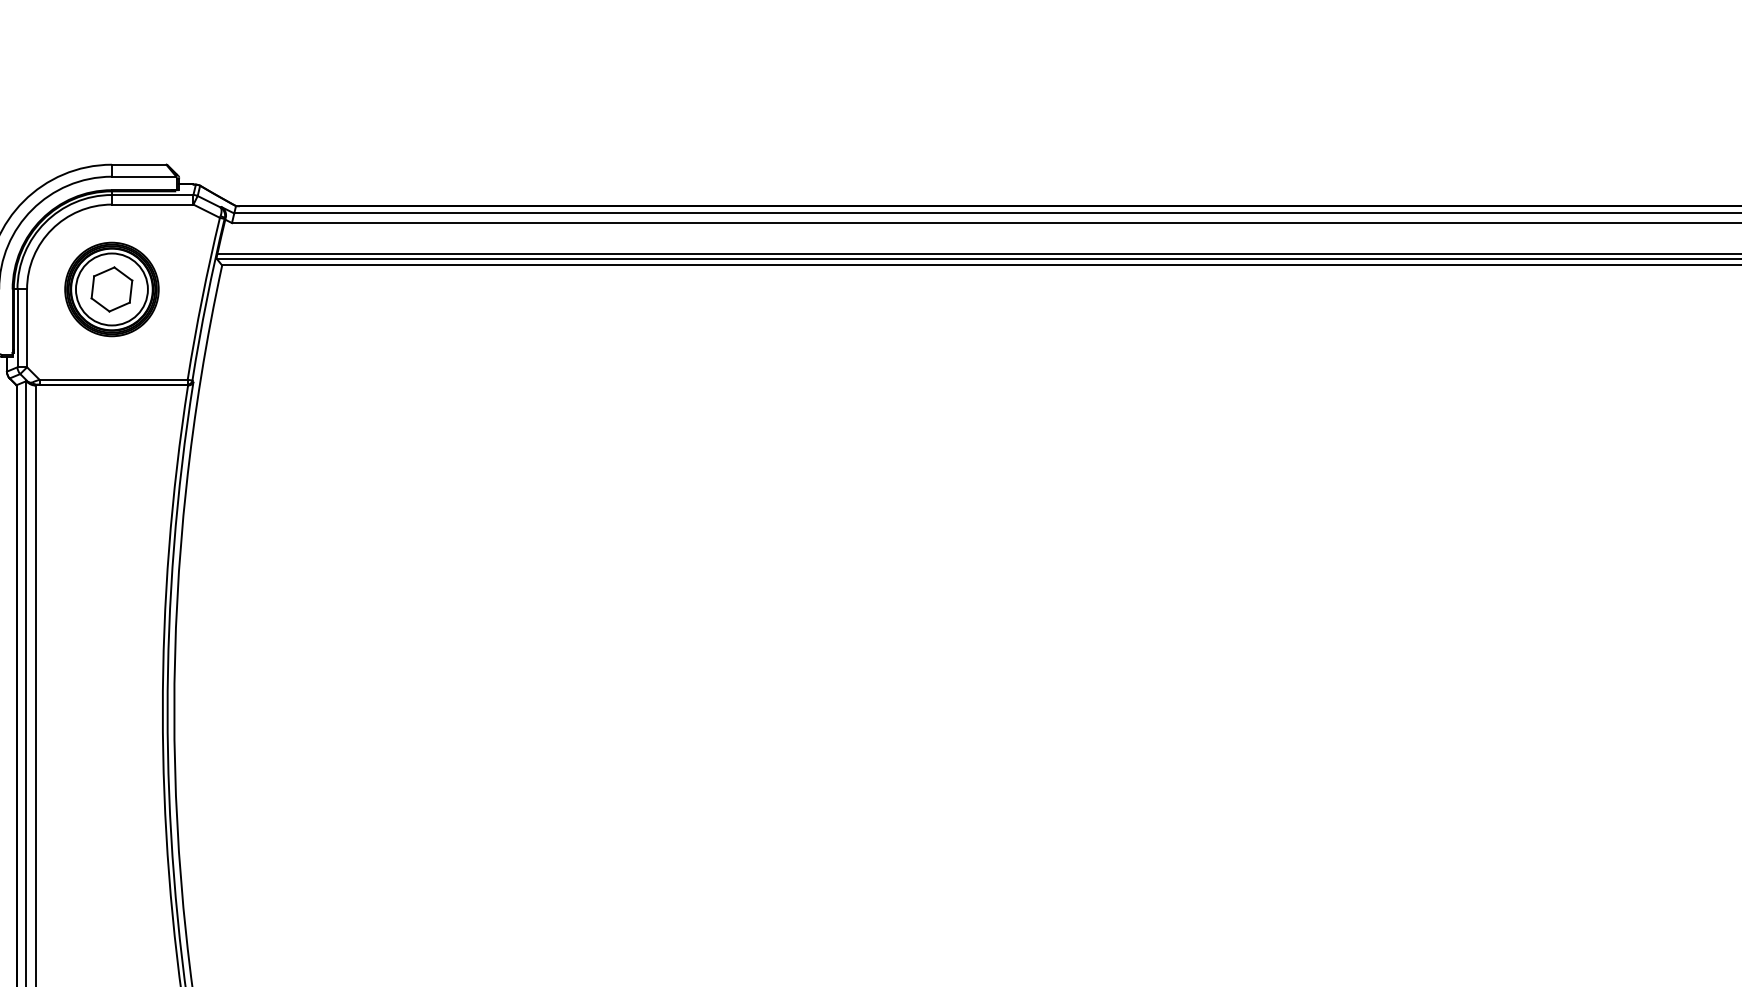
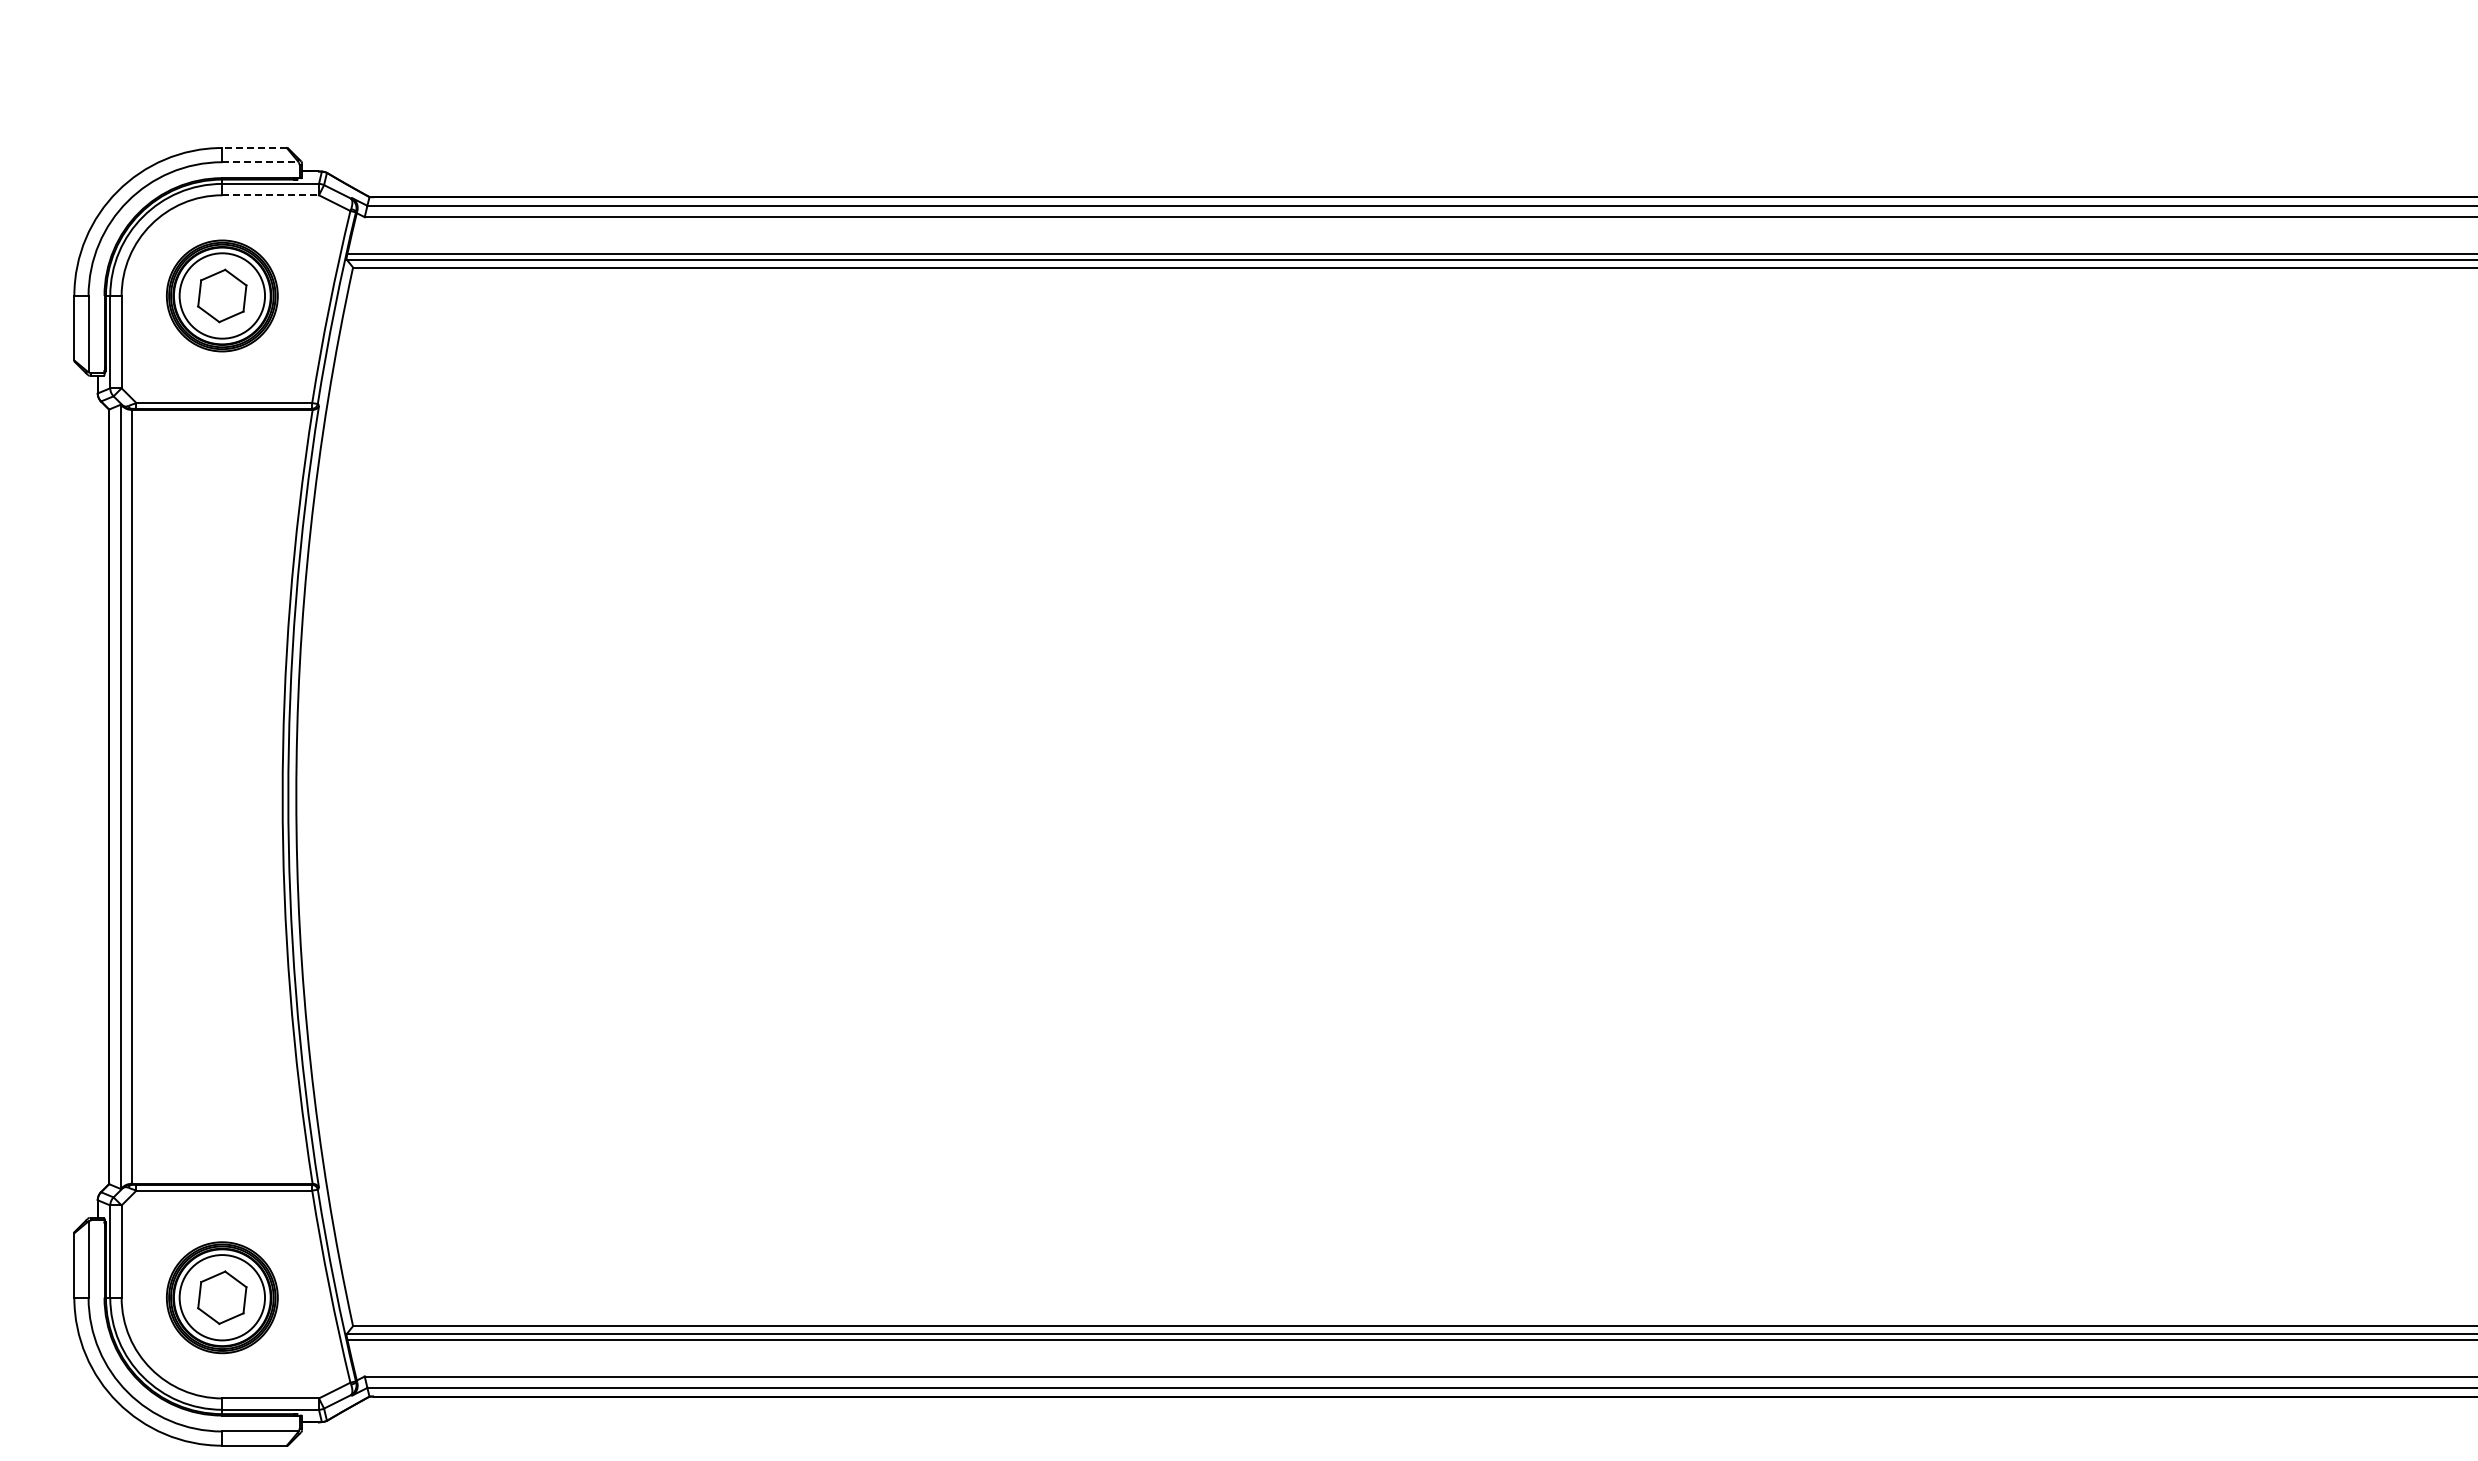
line: (139, 165) -> (254, 148), solid -> dashed
line: (144, 176) -> (261, 162), solid -> dashed
line: (153, 204) -> (271, 195), solid -> dashed

